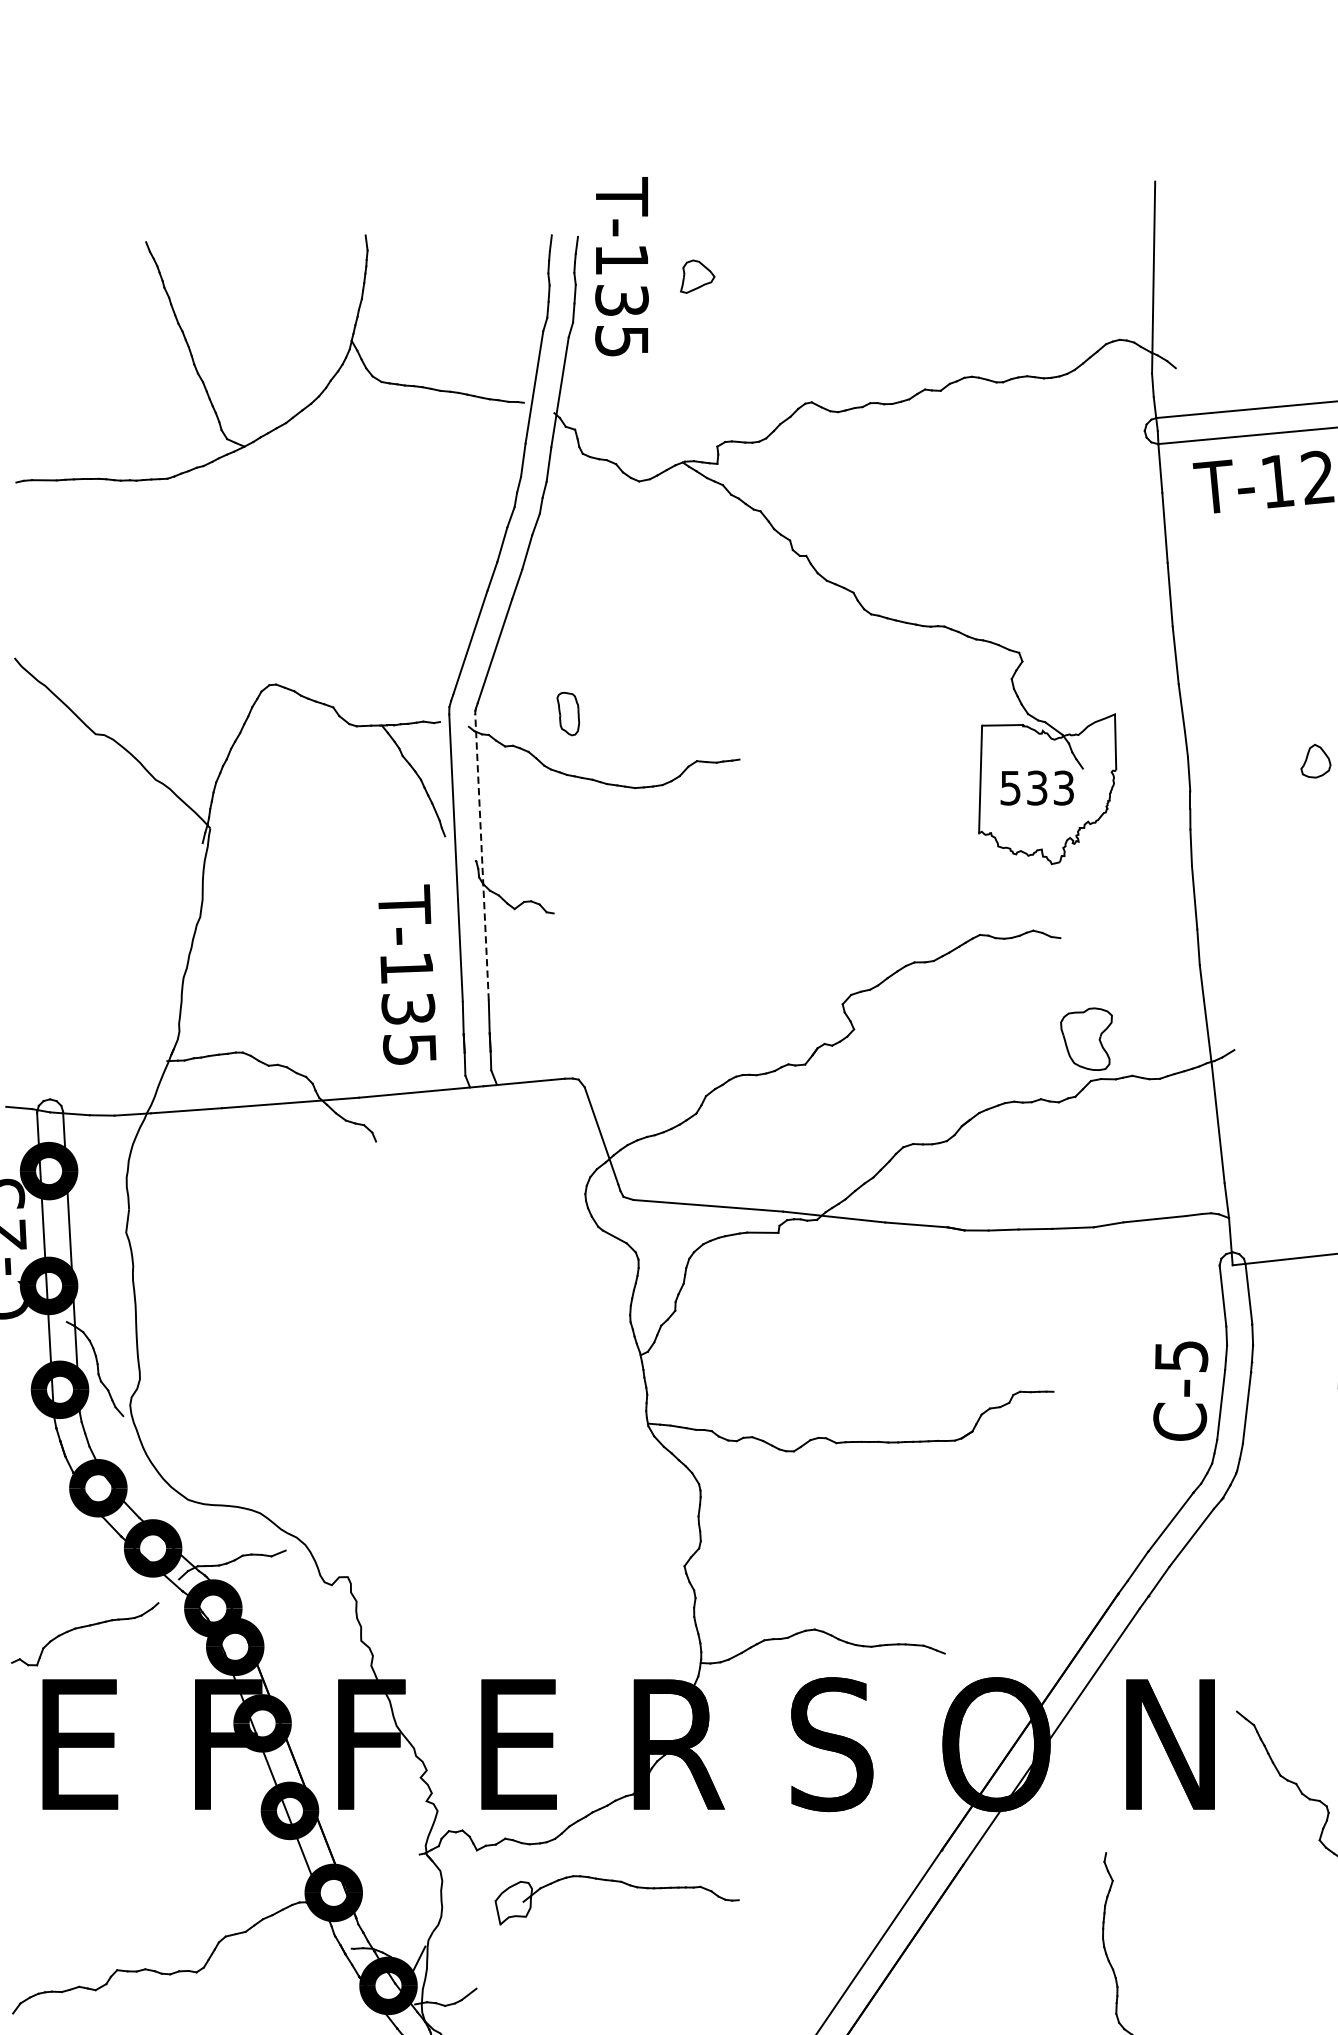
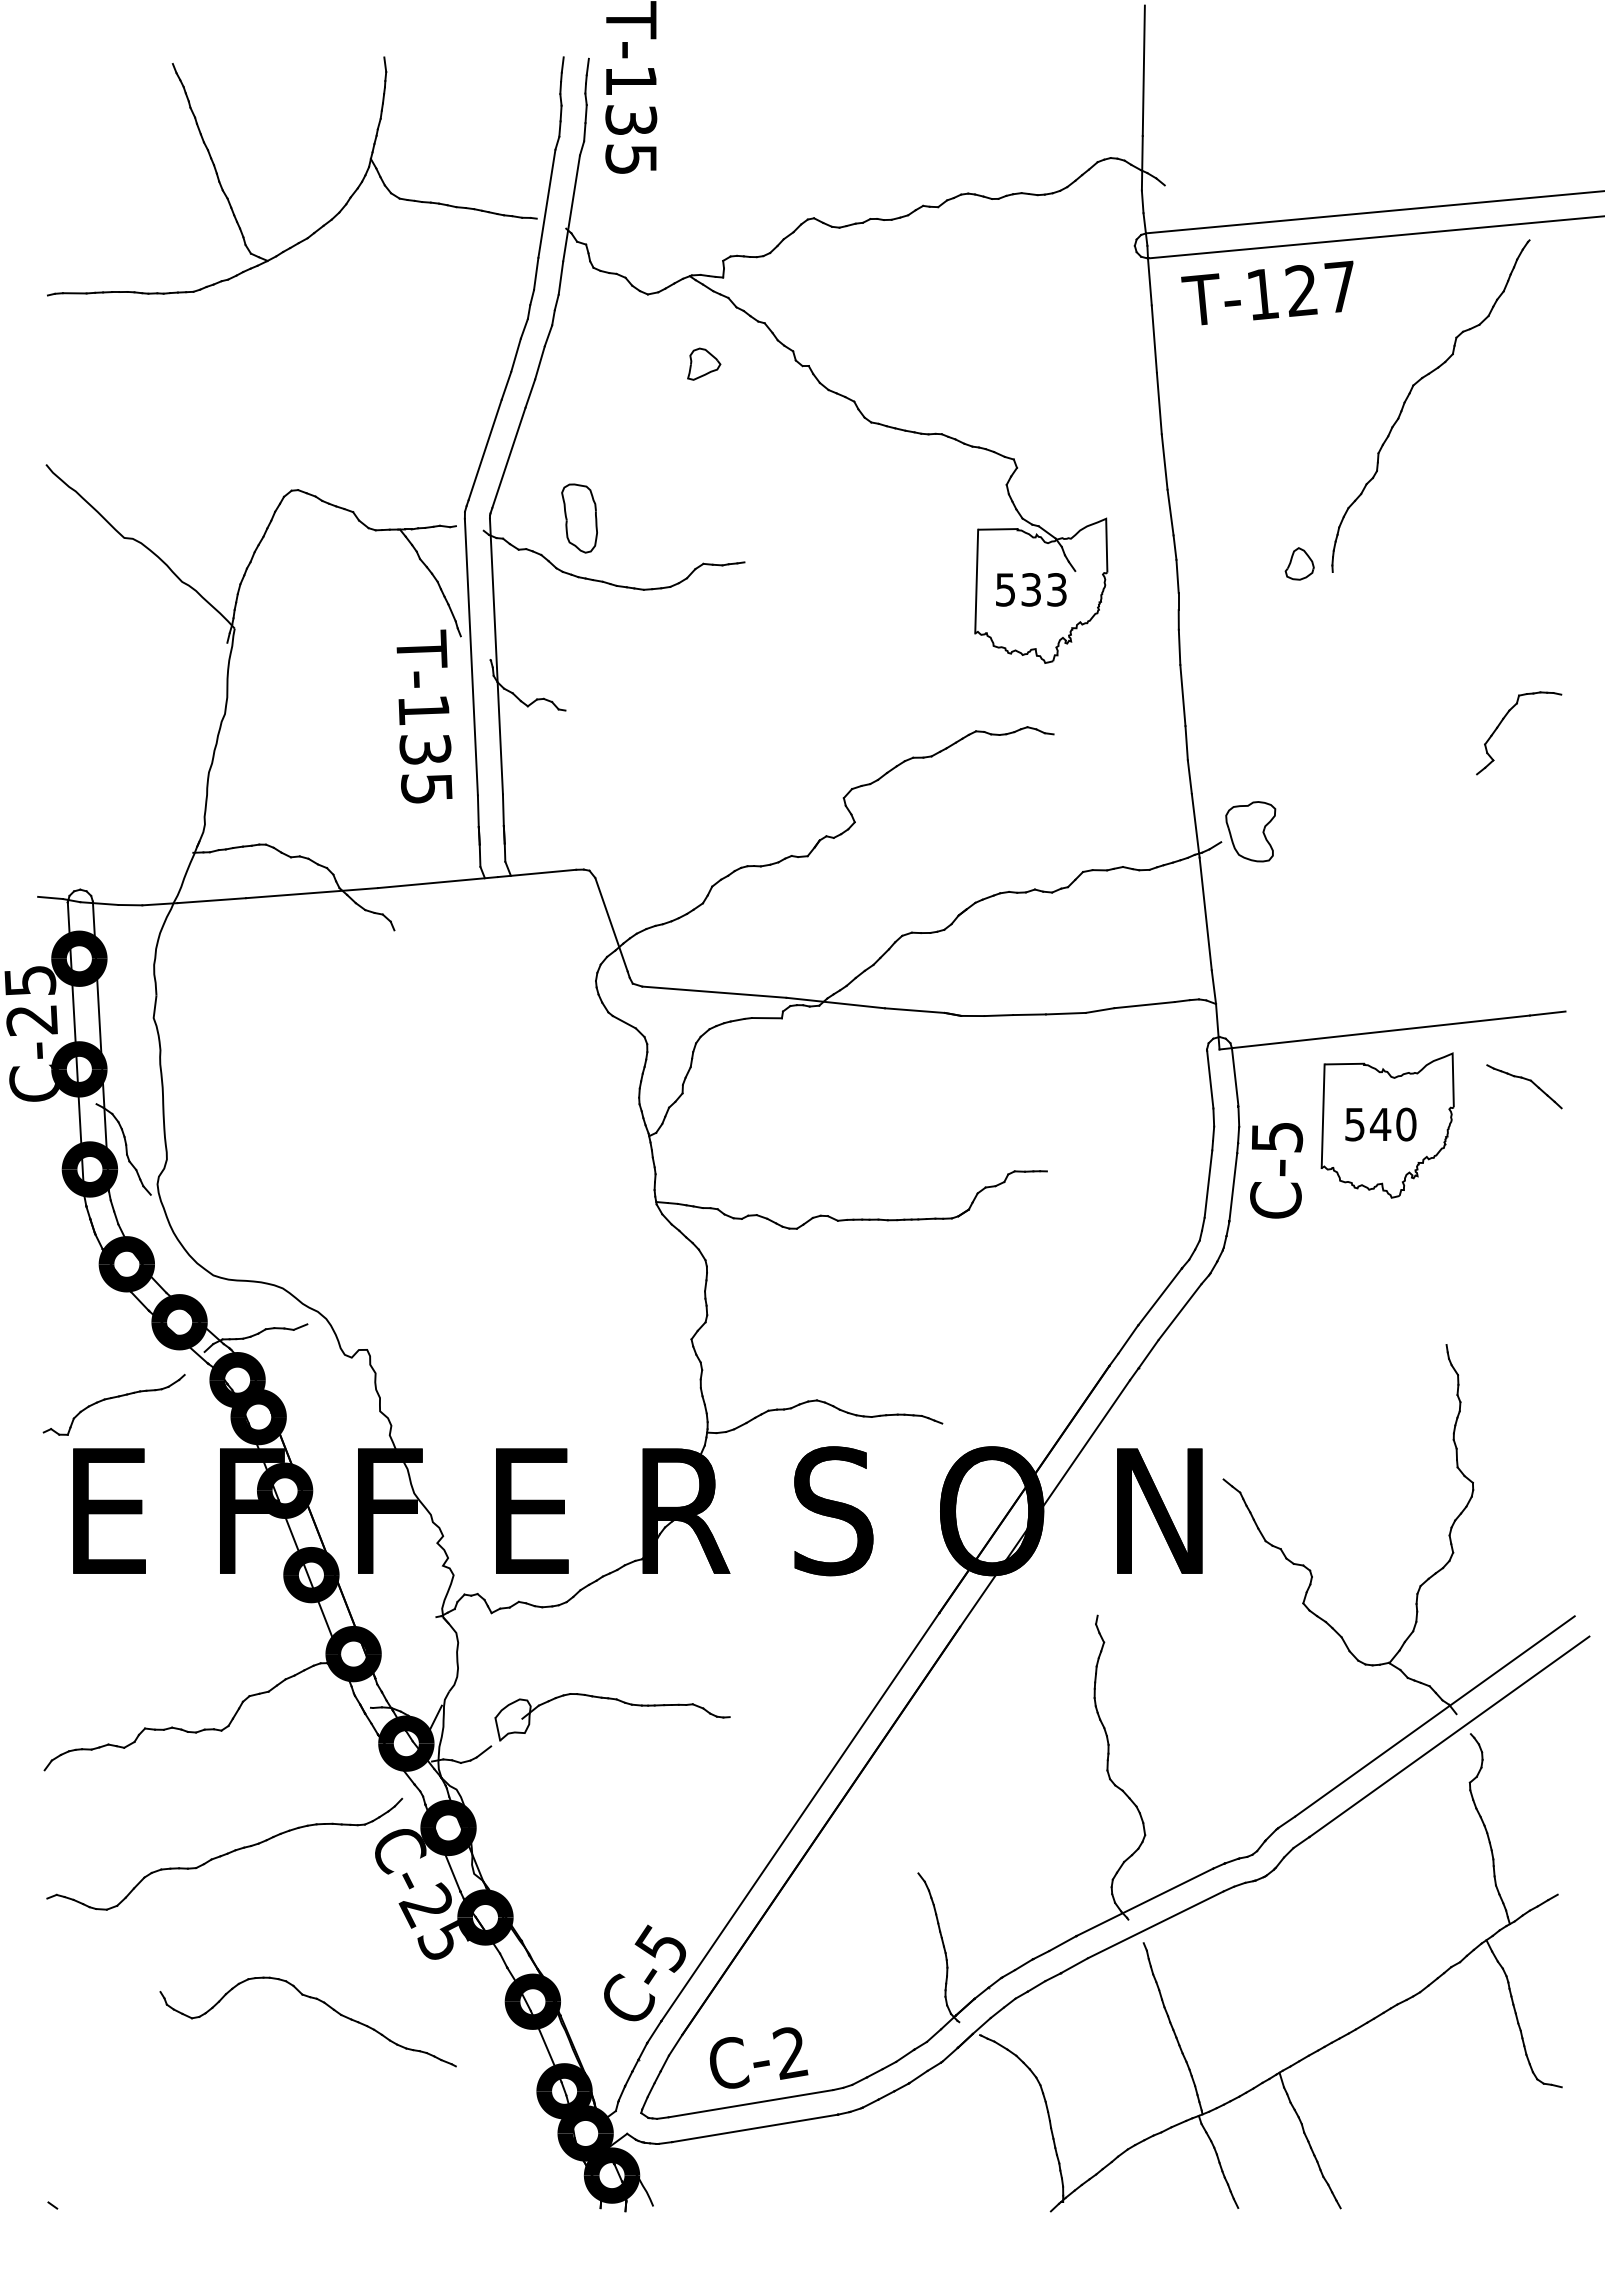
part: (698, 275) -> (704, 363), moved
part: (568, 714) -> (579, 518), size x1.67
line: (482, 856) -> (496, 655), dashed -> solid
text: (407, 974) -> (424, 716), moved
part: (1086, 1038) -> (1250, 831), moved
text: (1180, 1390) -> (1276, 1170), moved
part: (623, 1883) -> (618, 1701), moved

